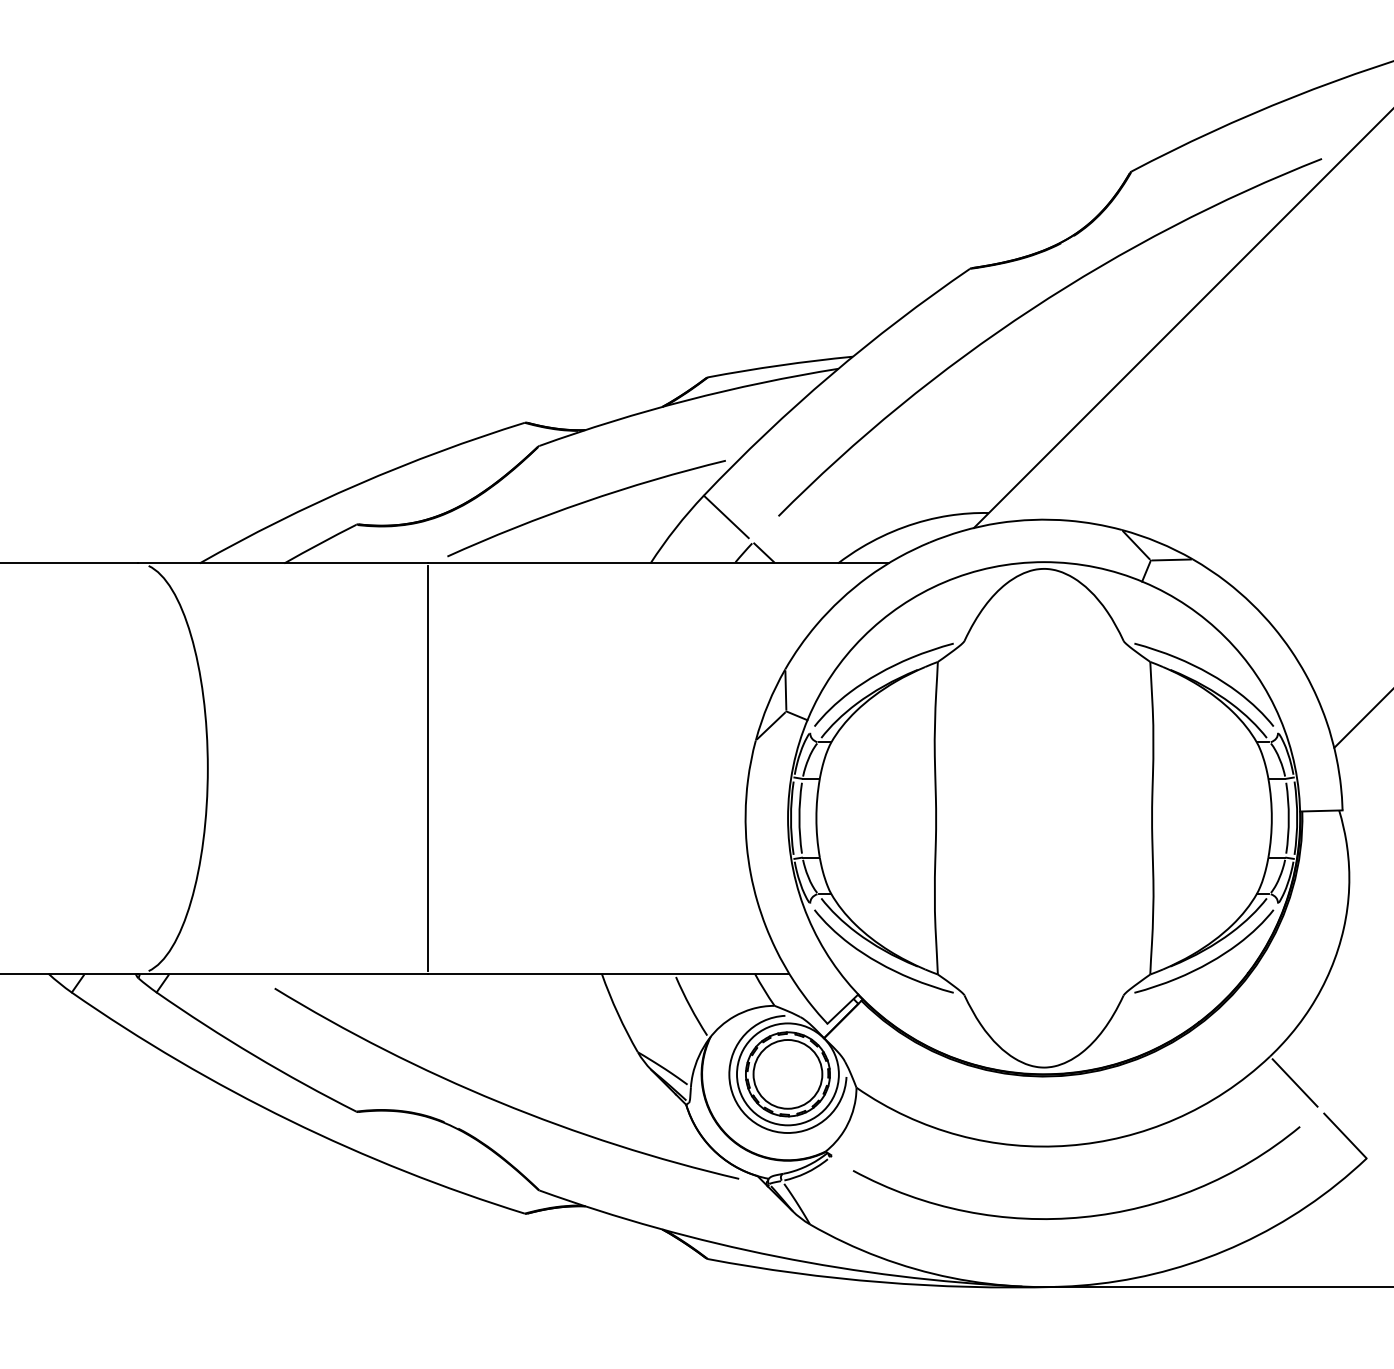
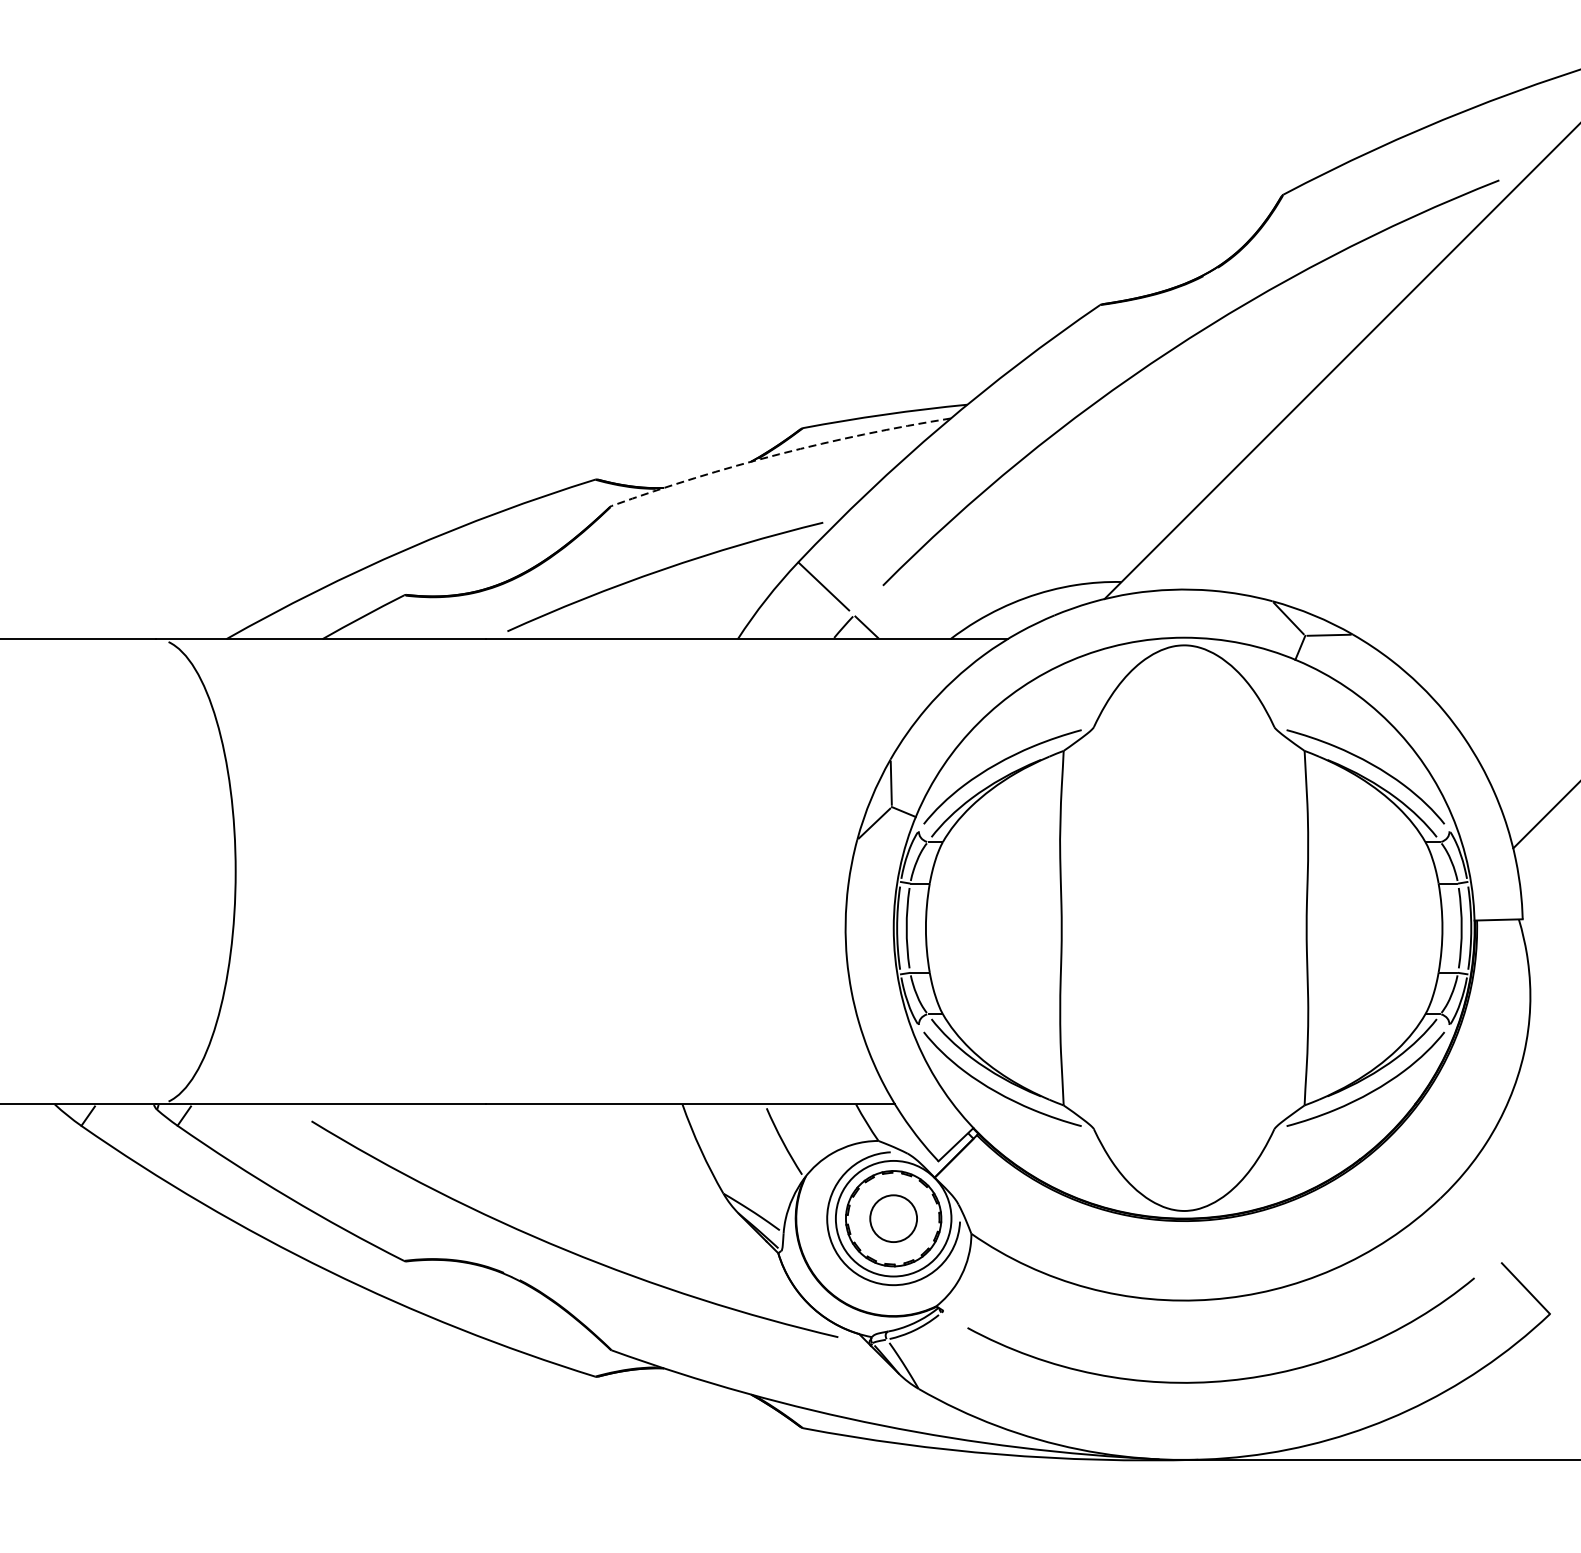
arc: (687, 400) -> (779, 454), solid -> dashed
line: (428, 768) -> (485, 871), removed
circle: (787, 1073) -> (893, 1217), size x0.6
line: (1294, 1082) -> (1468, 1227), removed

